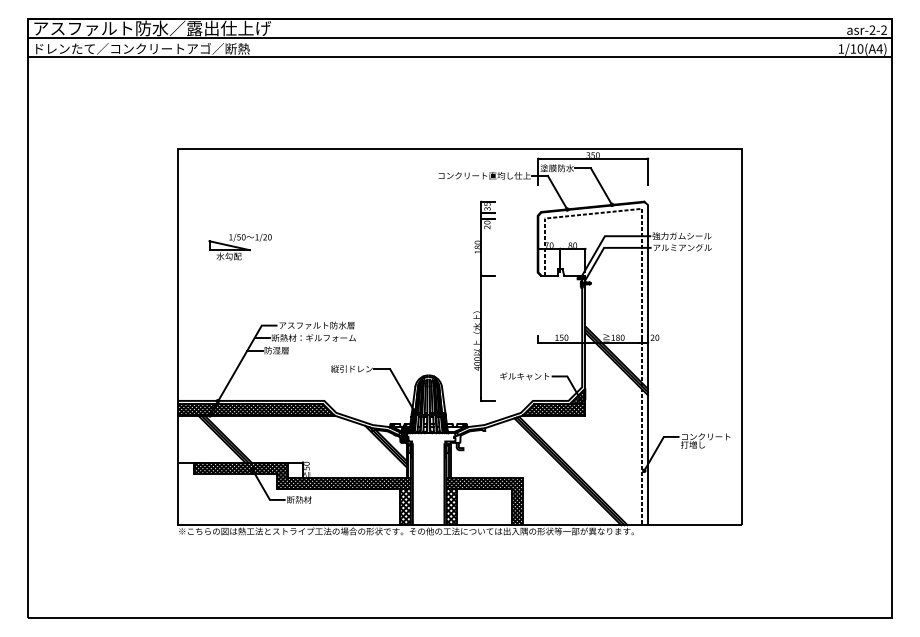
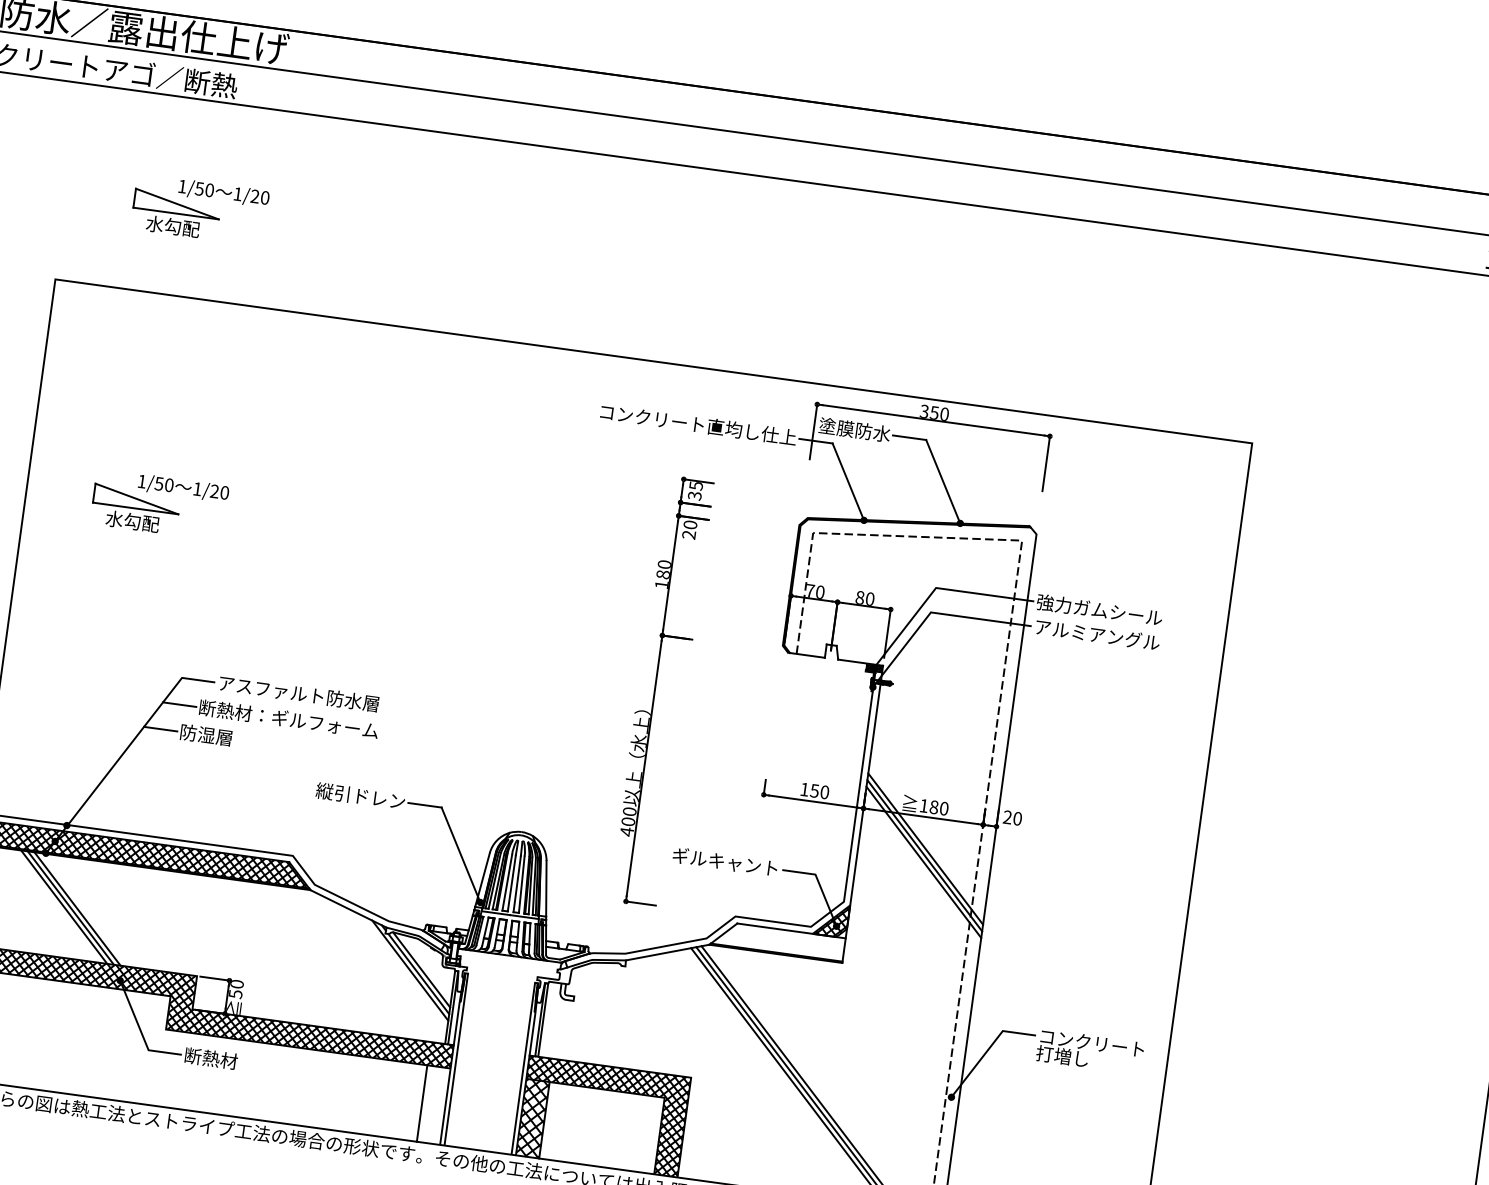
part: (239, 107) -> (198, 208), added
hatch: (554, 409) -> (778, 940), removed
hatch: (404, 507) -> (431, 1105), removed

